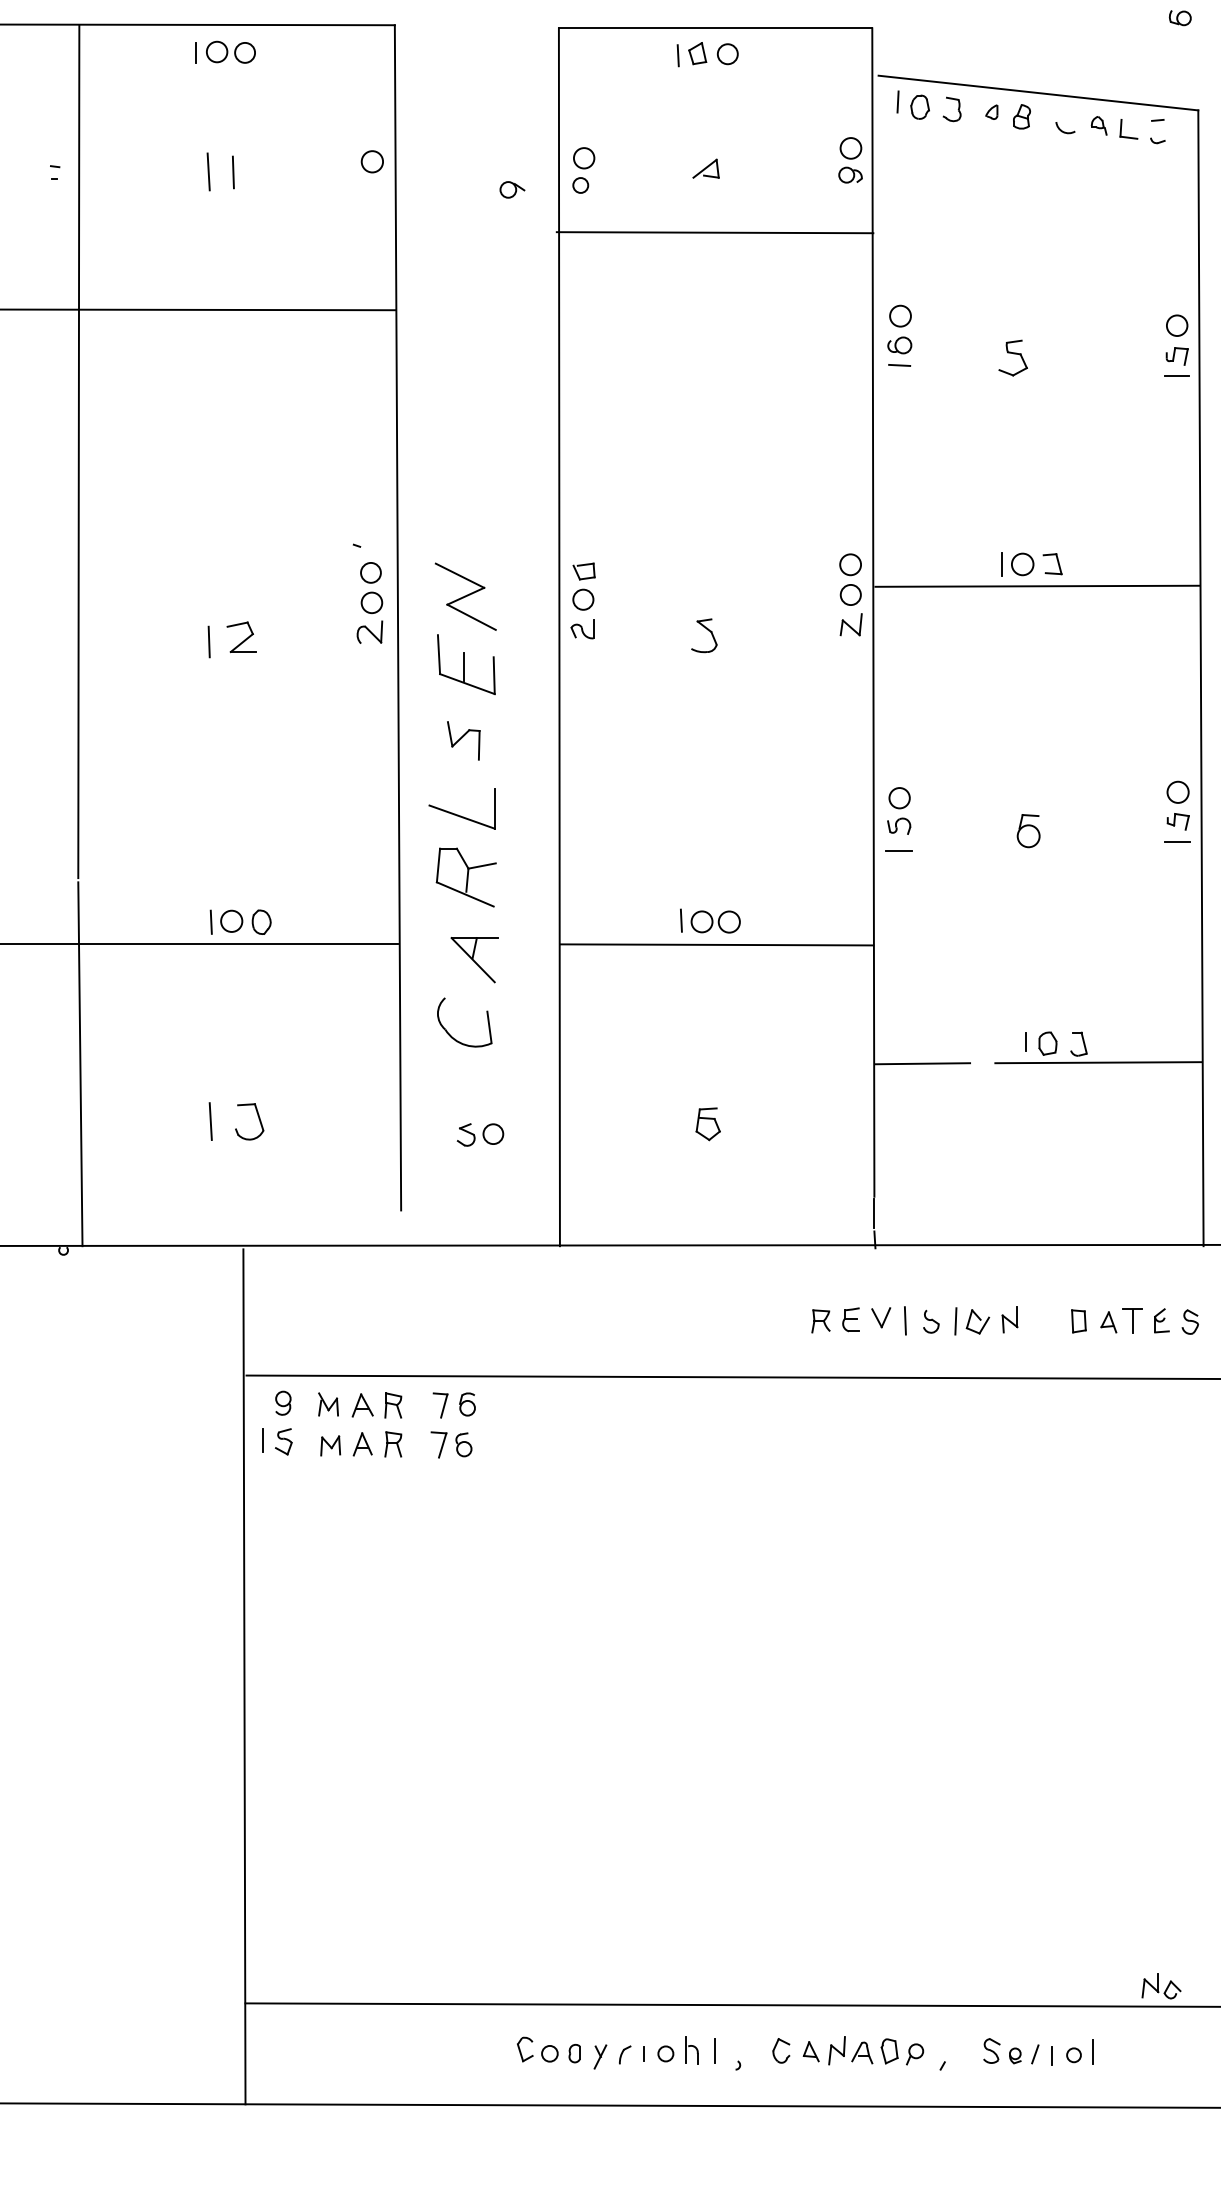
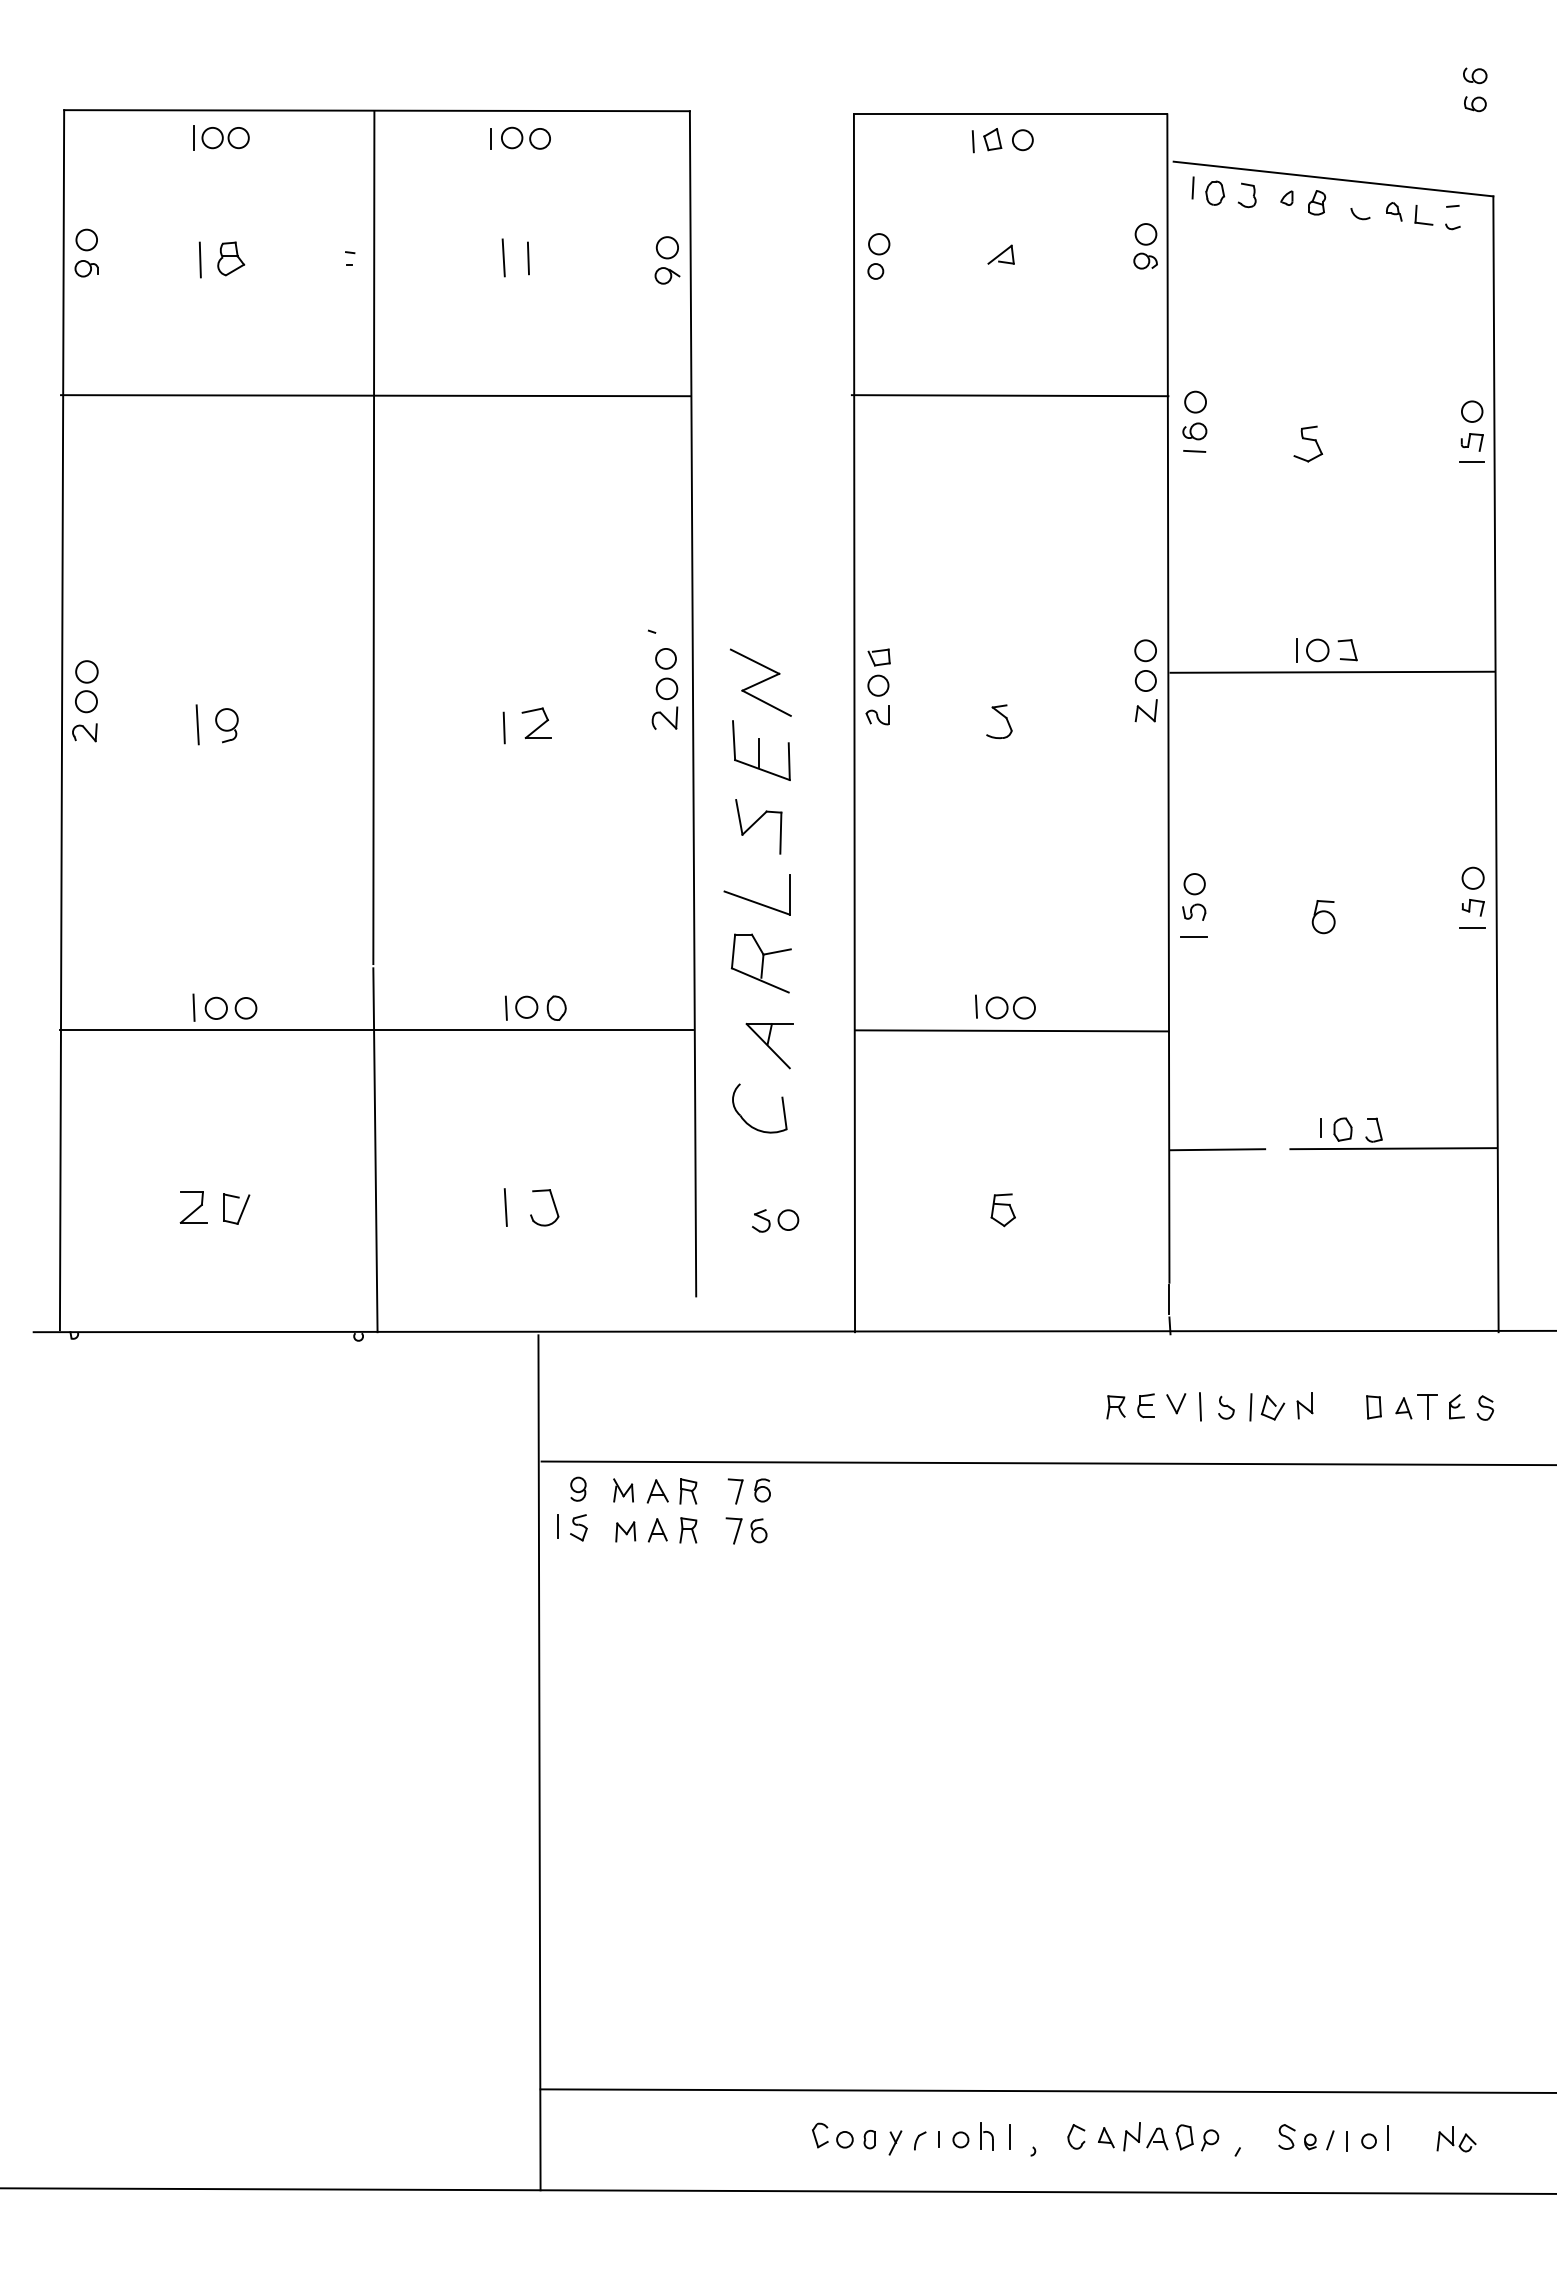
part: (512, 189) -> (667, 275), moved
line: (714, 232) -> (1009, 395), moved
part: (463, 740) -> (758, 826), size x1.43
part: (1161, 1986) -> (1456, 2139), moved

